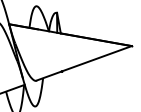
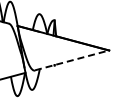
line: (84, 63) -> (72, 60), solid -> dashed

